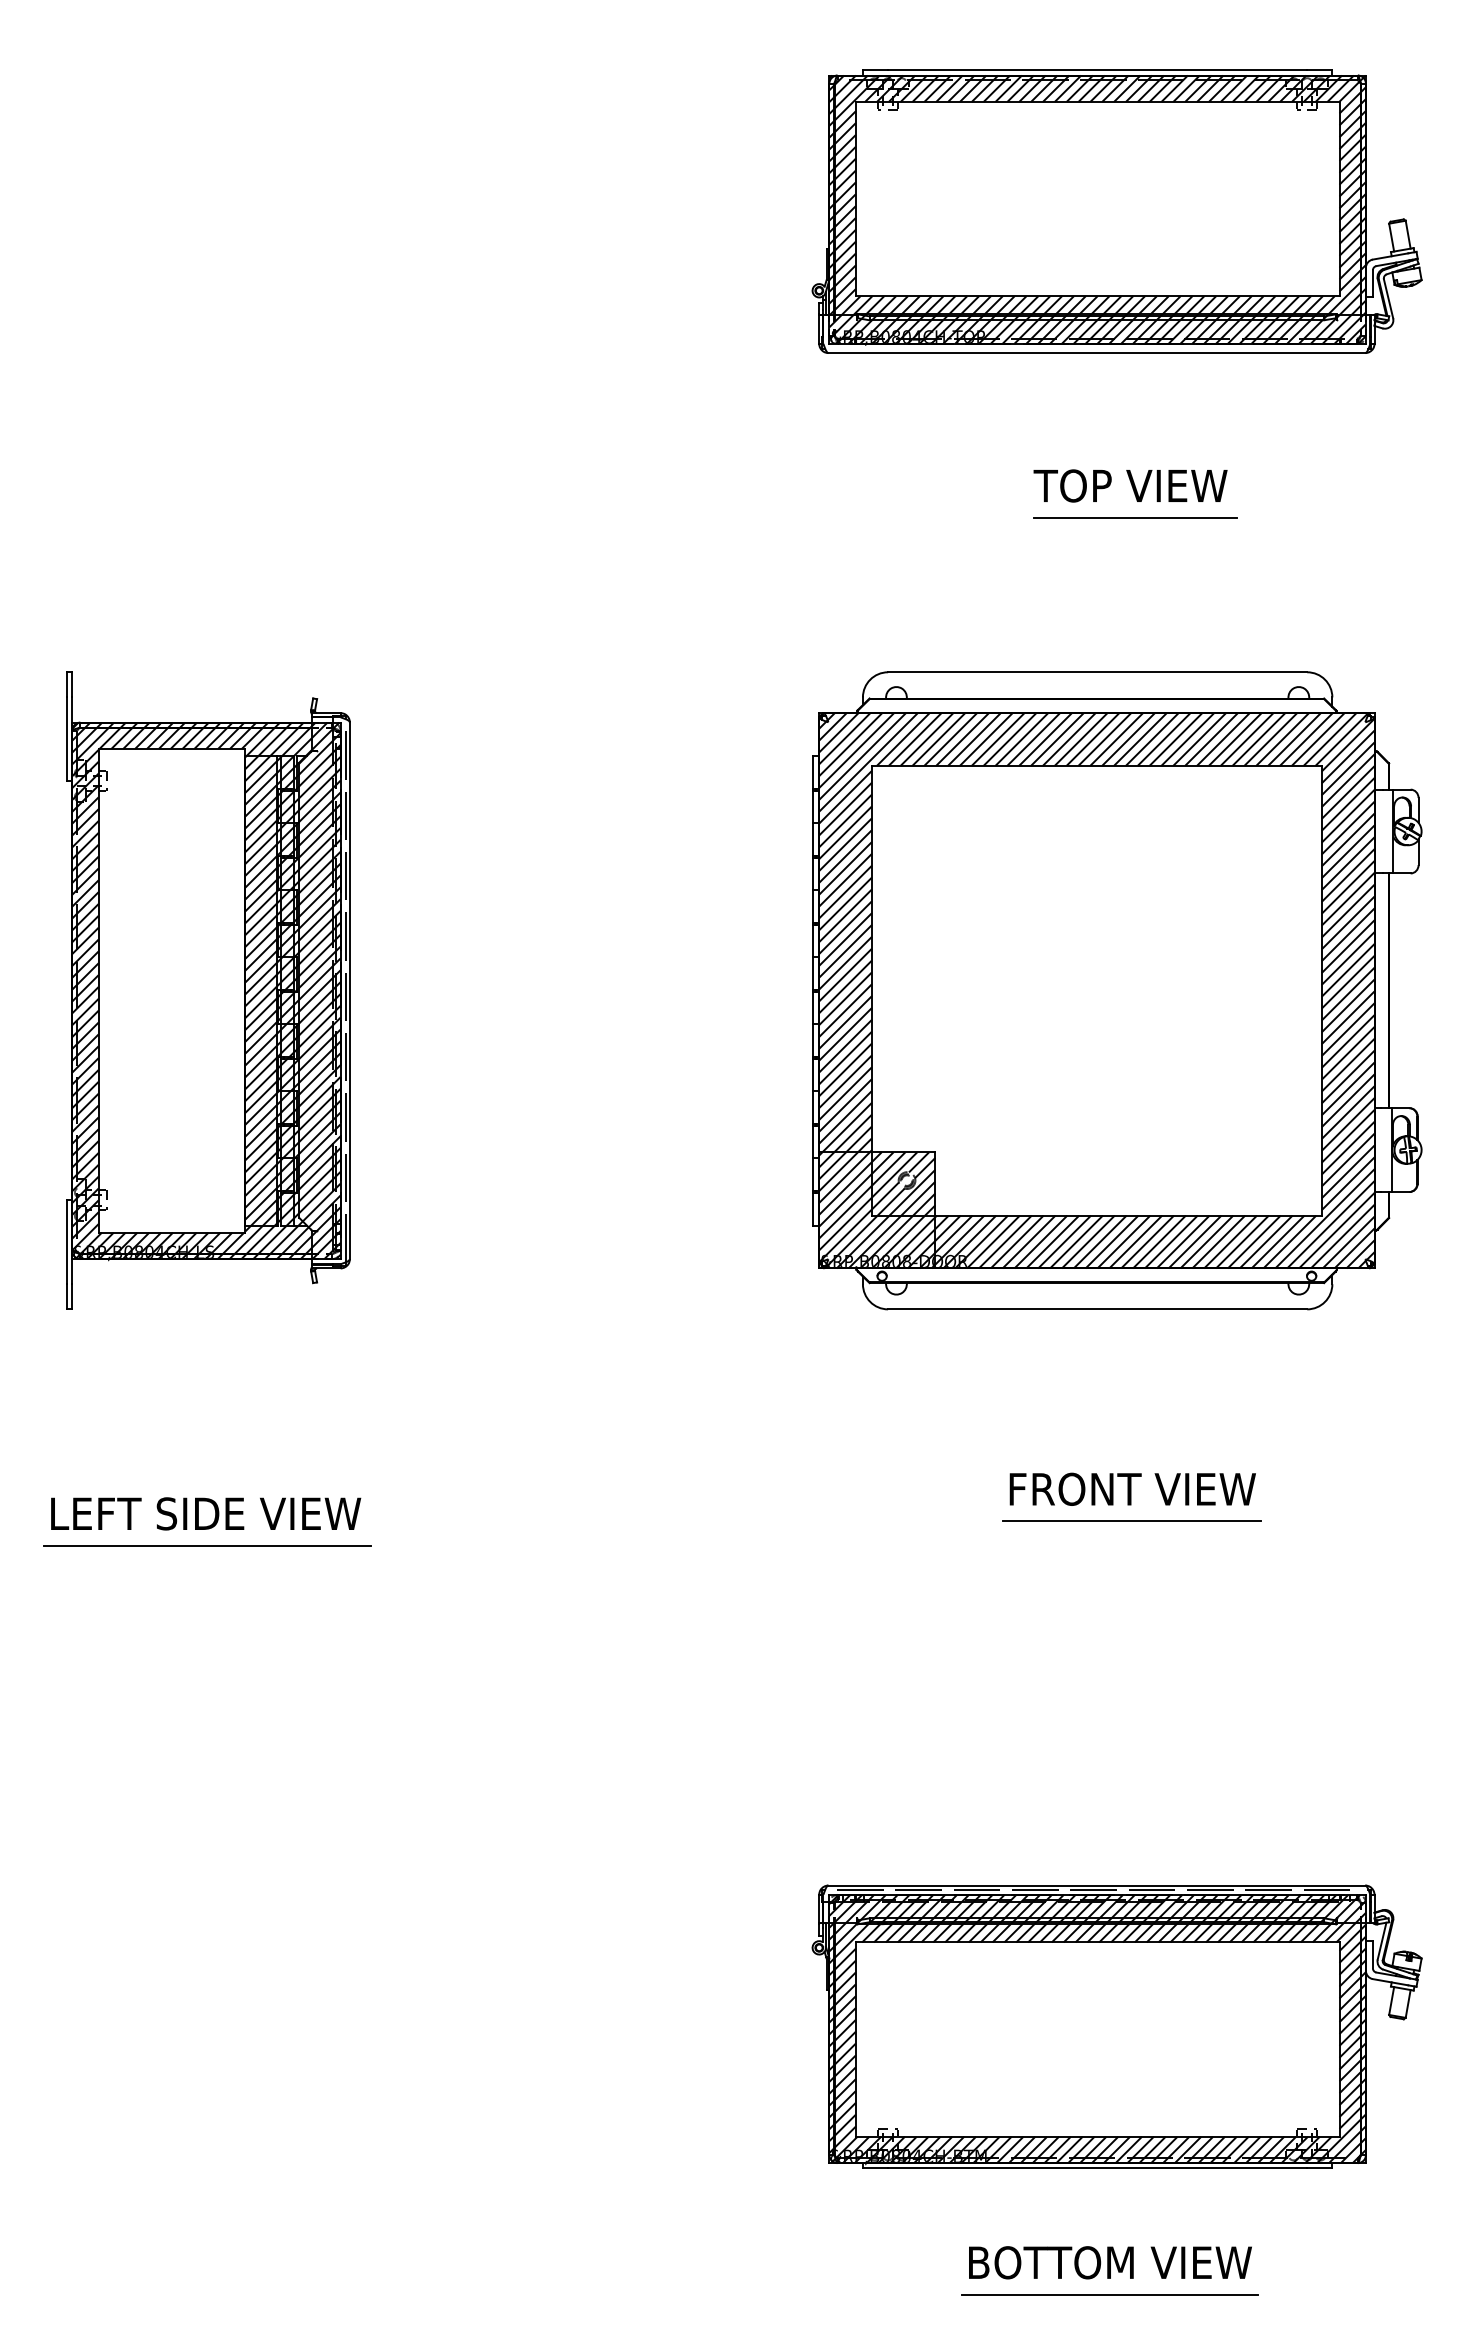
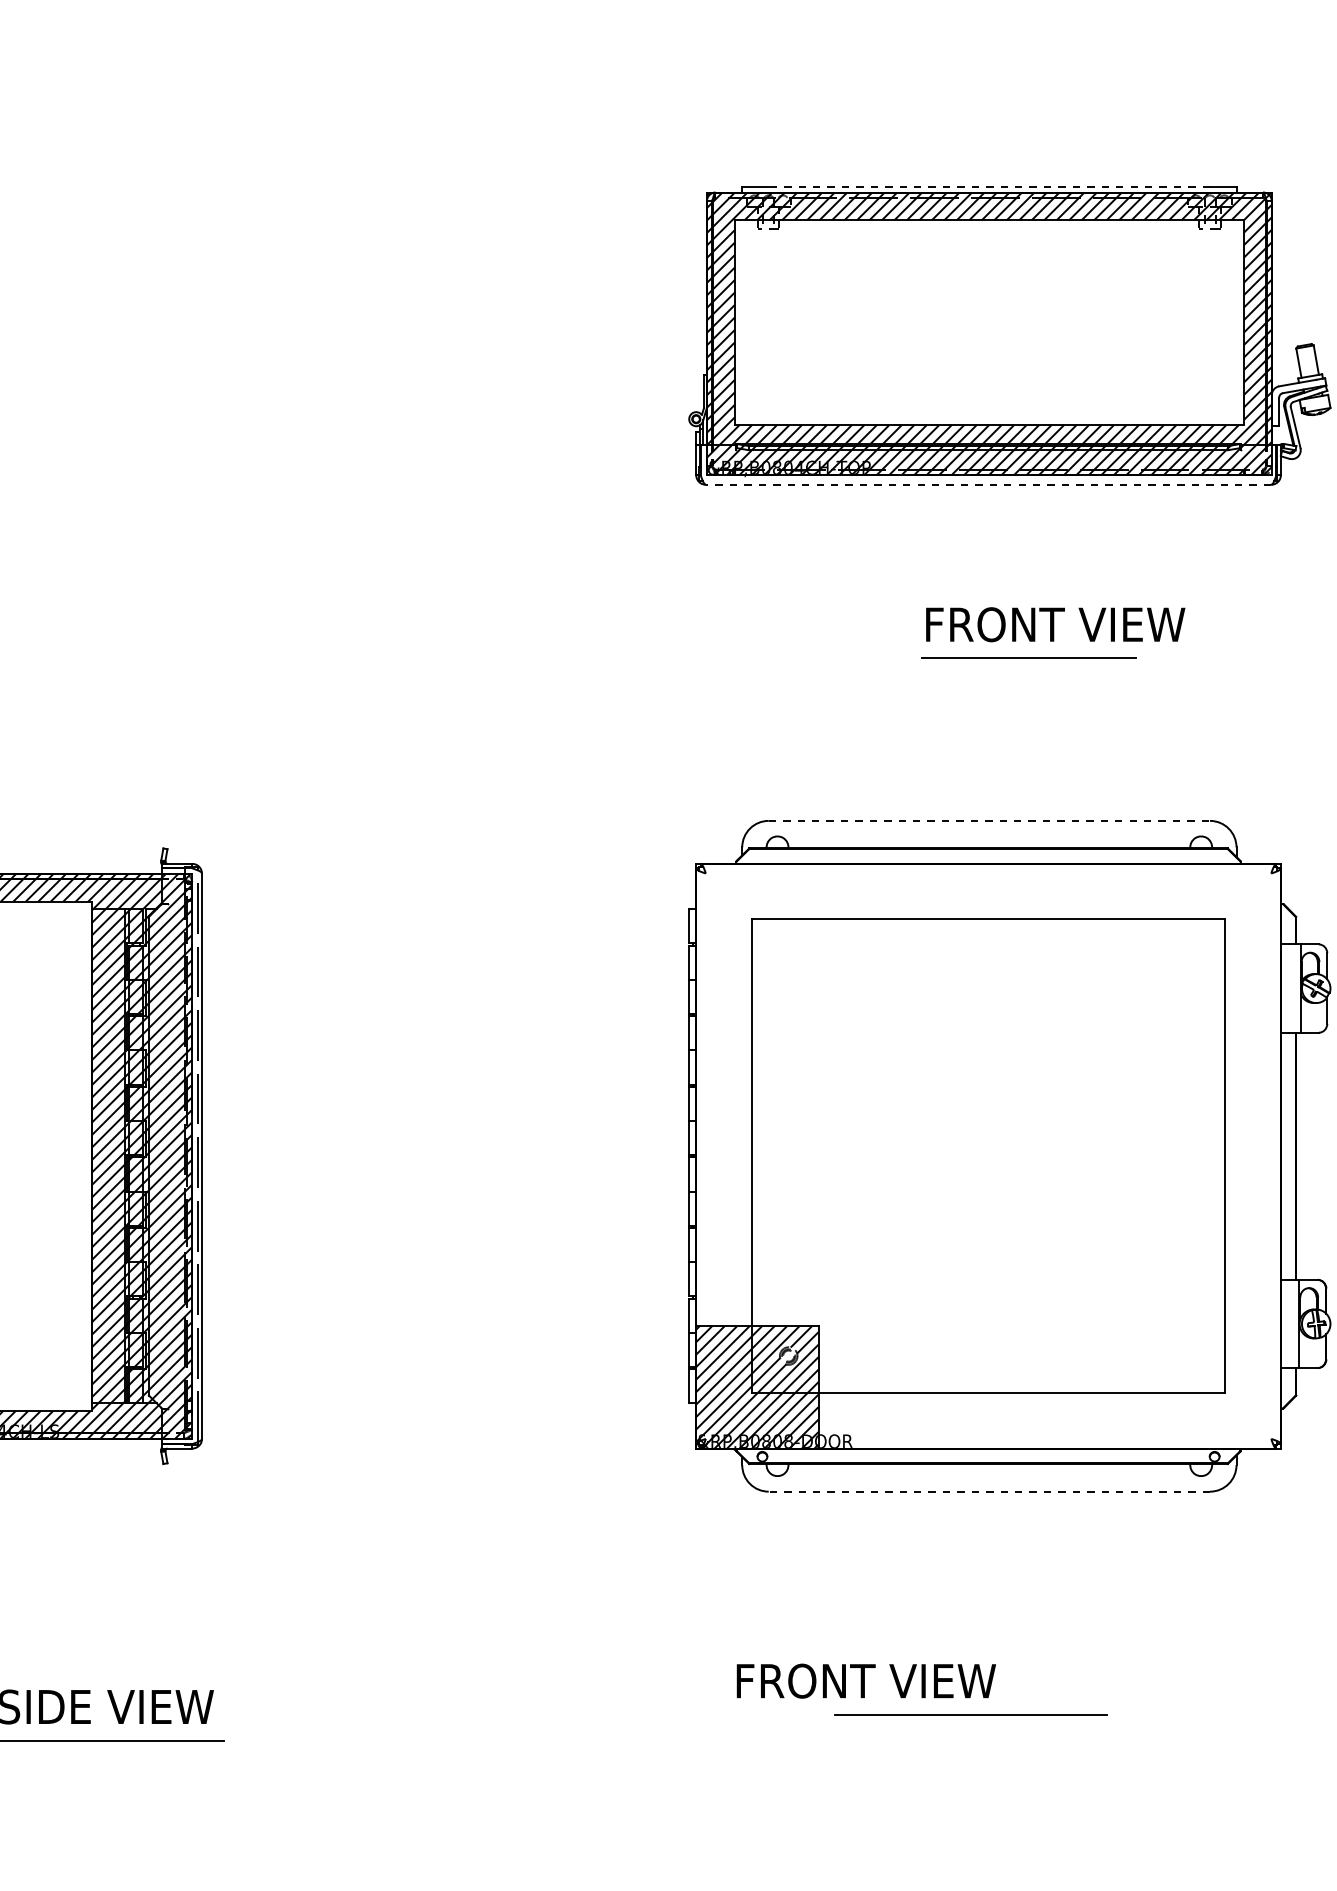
line: (1097, 70) -> (989, 187), solid -> dashed
line: (1096, 353) -> (988, 485), solid -> dashed
text: (1158, 485) -> (1053, 624), TOP VIEW -> FRONT VIEW
line: (1097, 672) -> (989, 821), solid -> dashed
hatch: (1096, 990) -> (988, 1155), removed
line: (1097, 1309) -> (989, 1491), solid -> dashed
text: (1132, 1488) -> (866, 1680), moved
line: (1131, 1520) -> (970, 1713), moved

